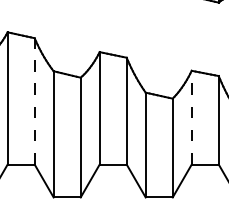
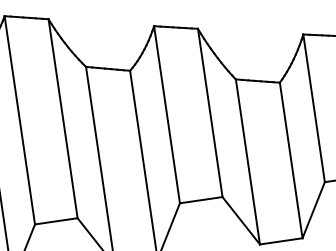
line: (34, 100) -> (62, 117), dashed -> solid
line: (191, 117) -> (313, 108), dashed -> solid

